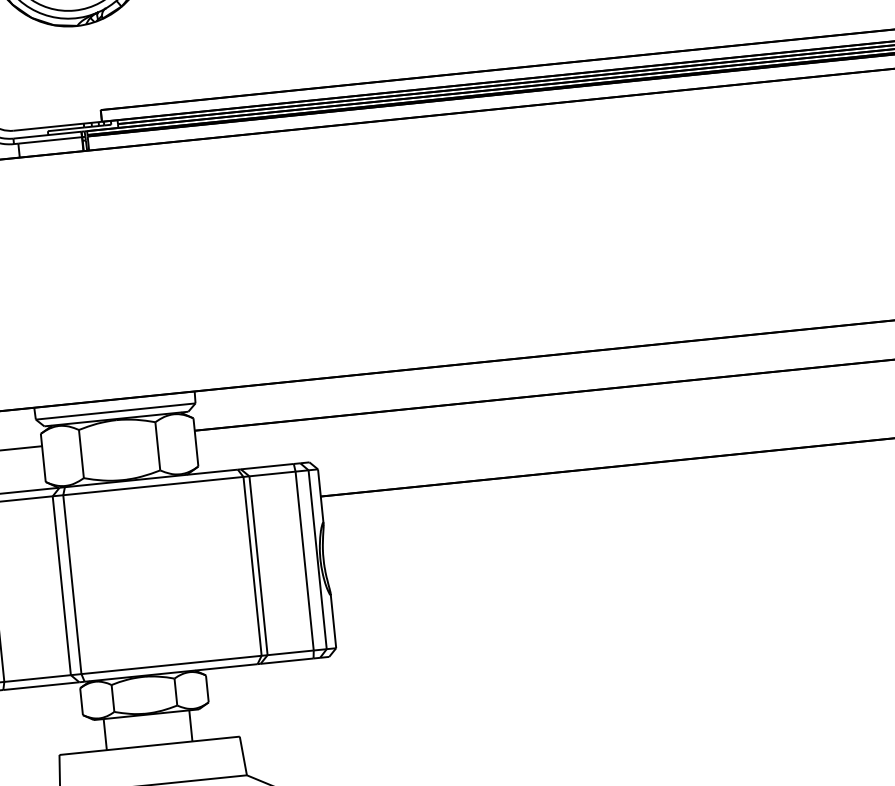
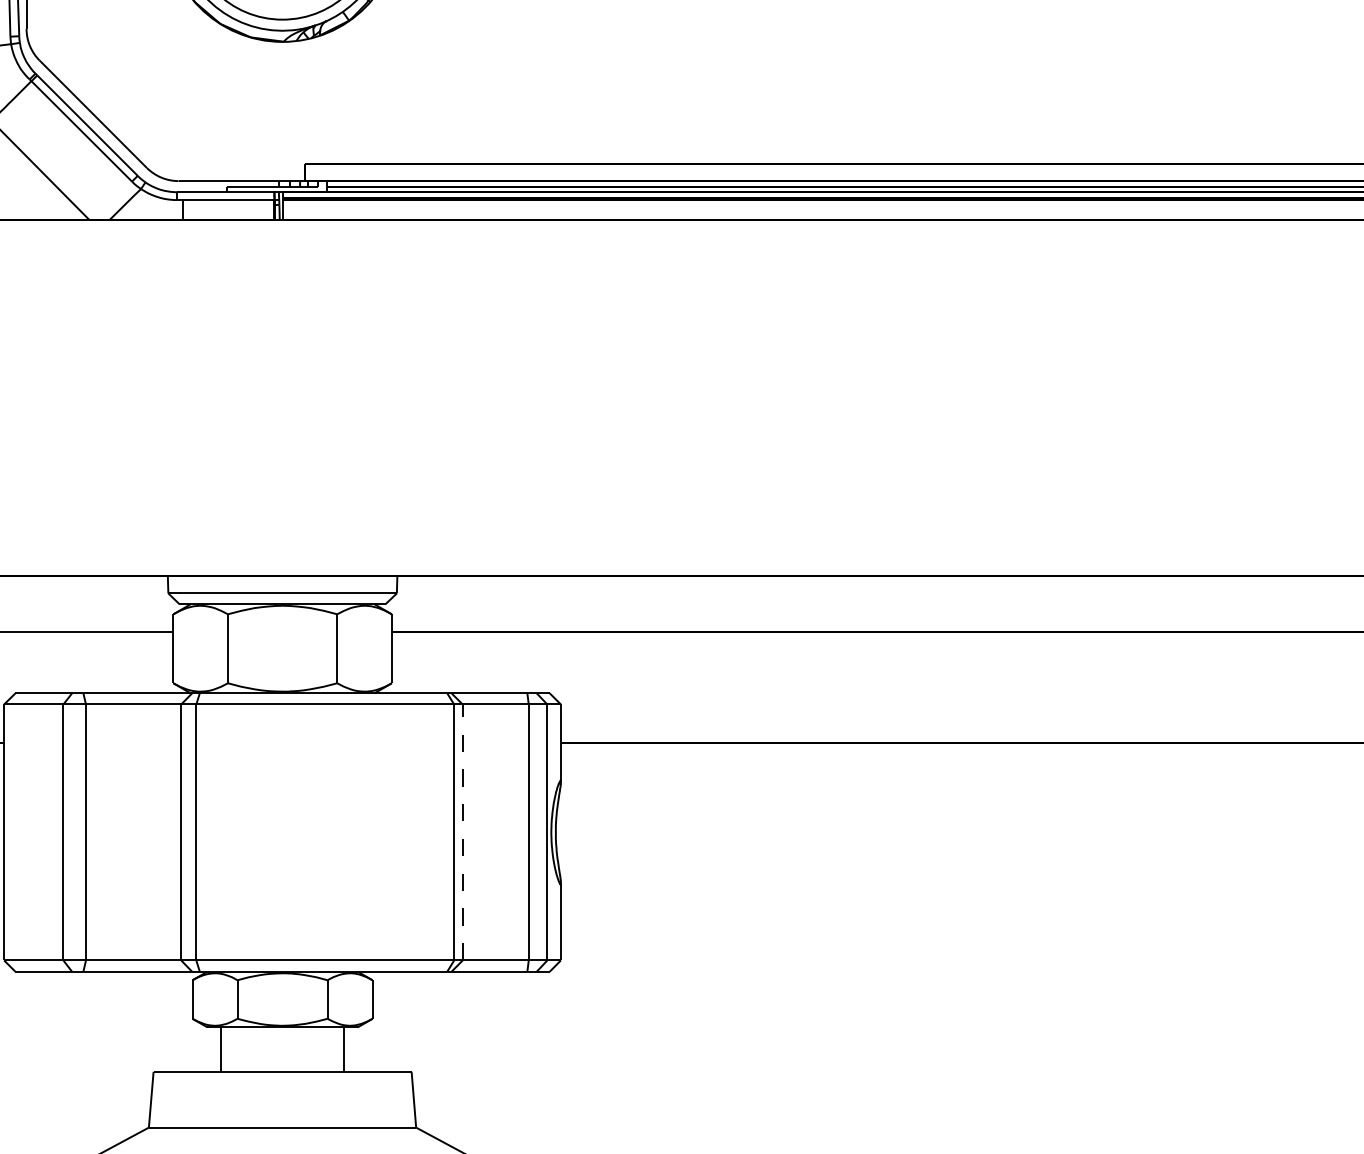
line: (258, 565) -> (462, 832), solid -> dashed

